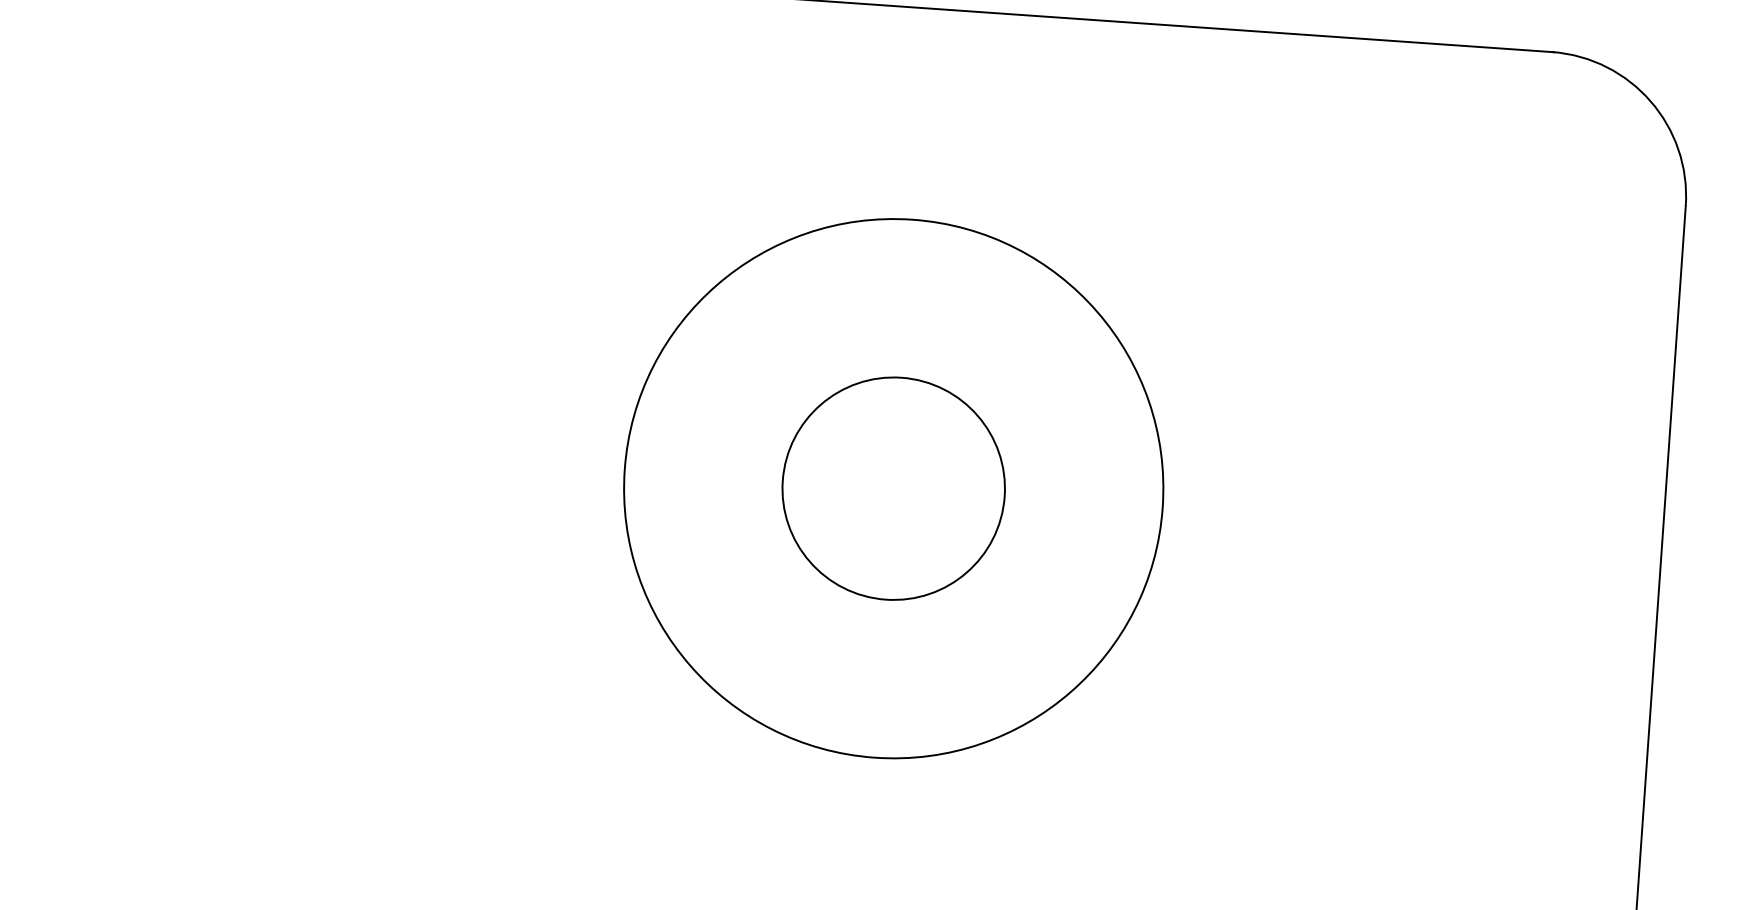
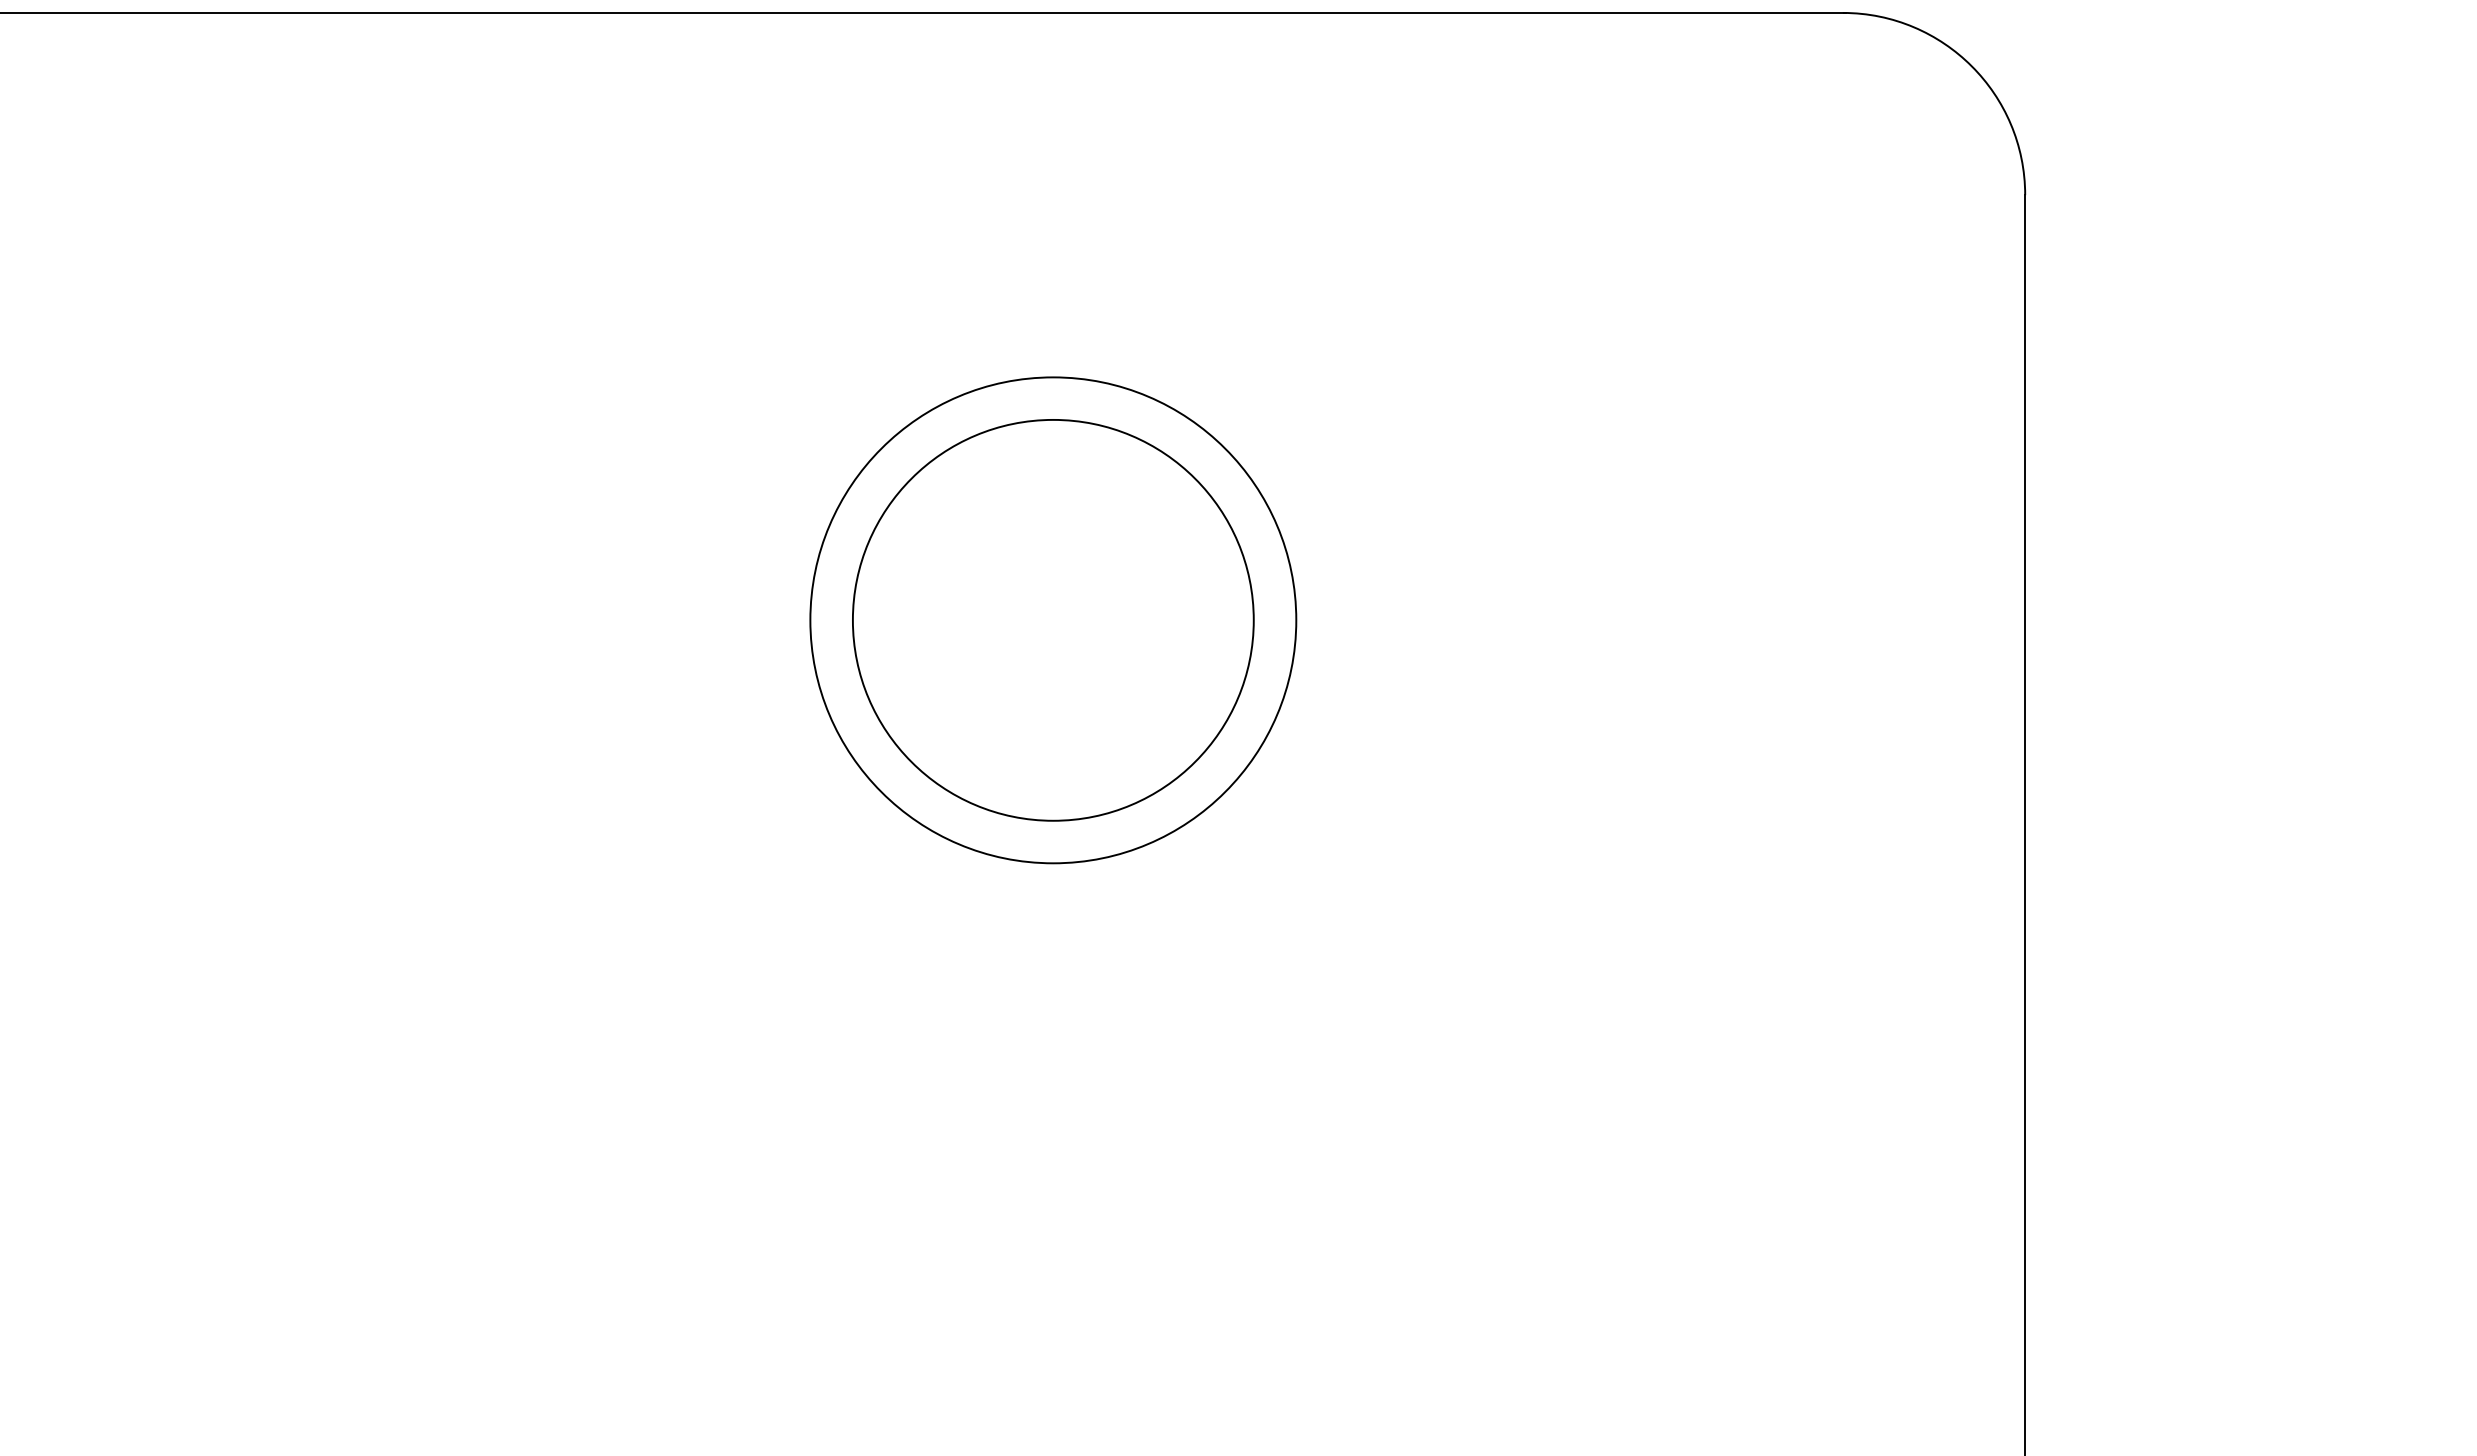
circle: (893, 487) -> (1052, 619), size x1.43
circle: (893, 488) -> (1053, 620), size x0.71

